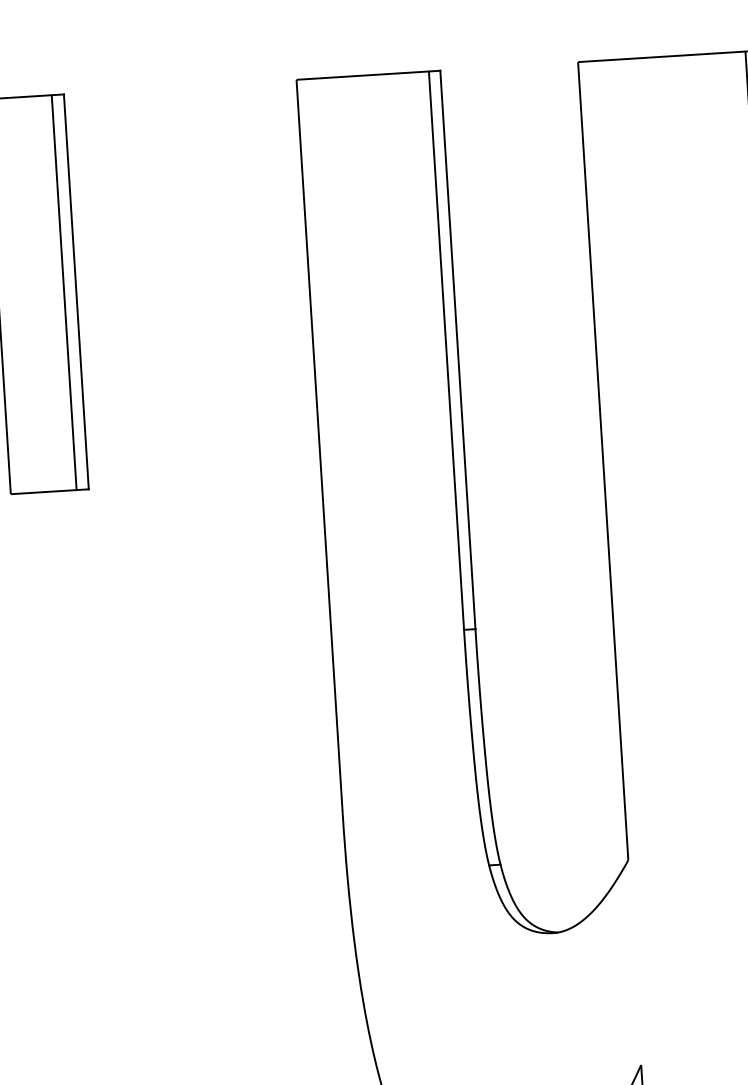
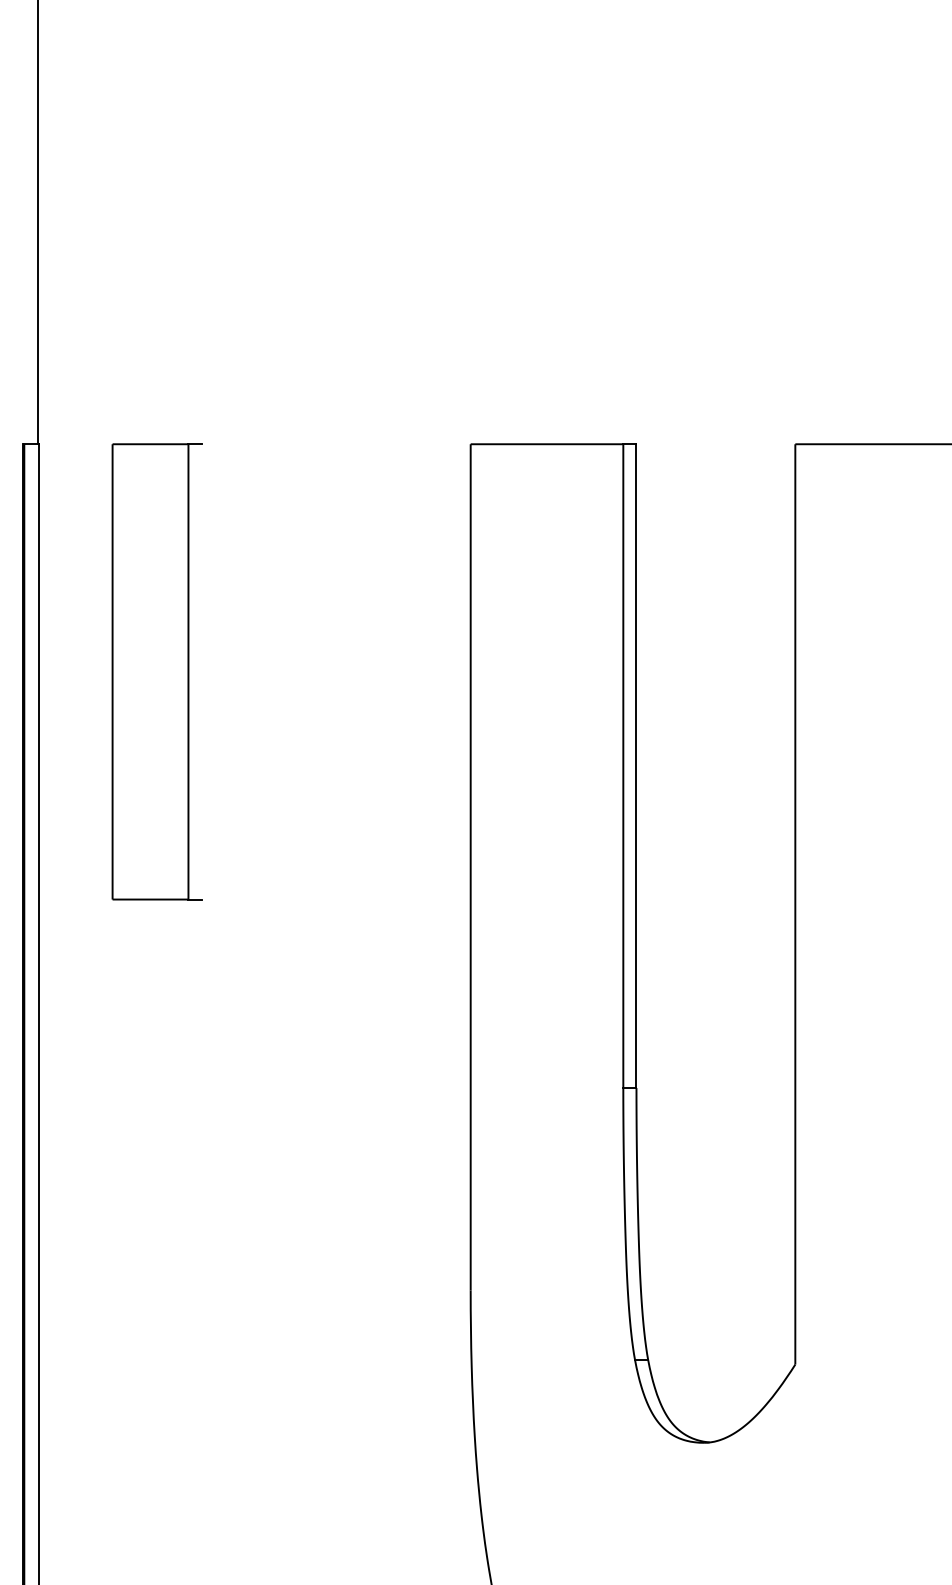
line: (76, 291) -> (202, 671), removed

